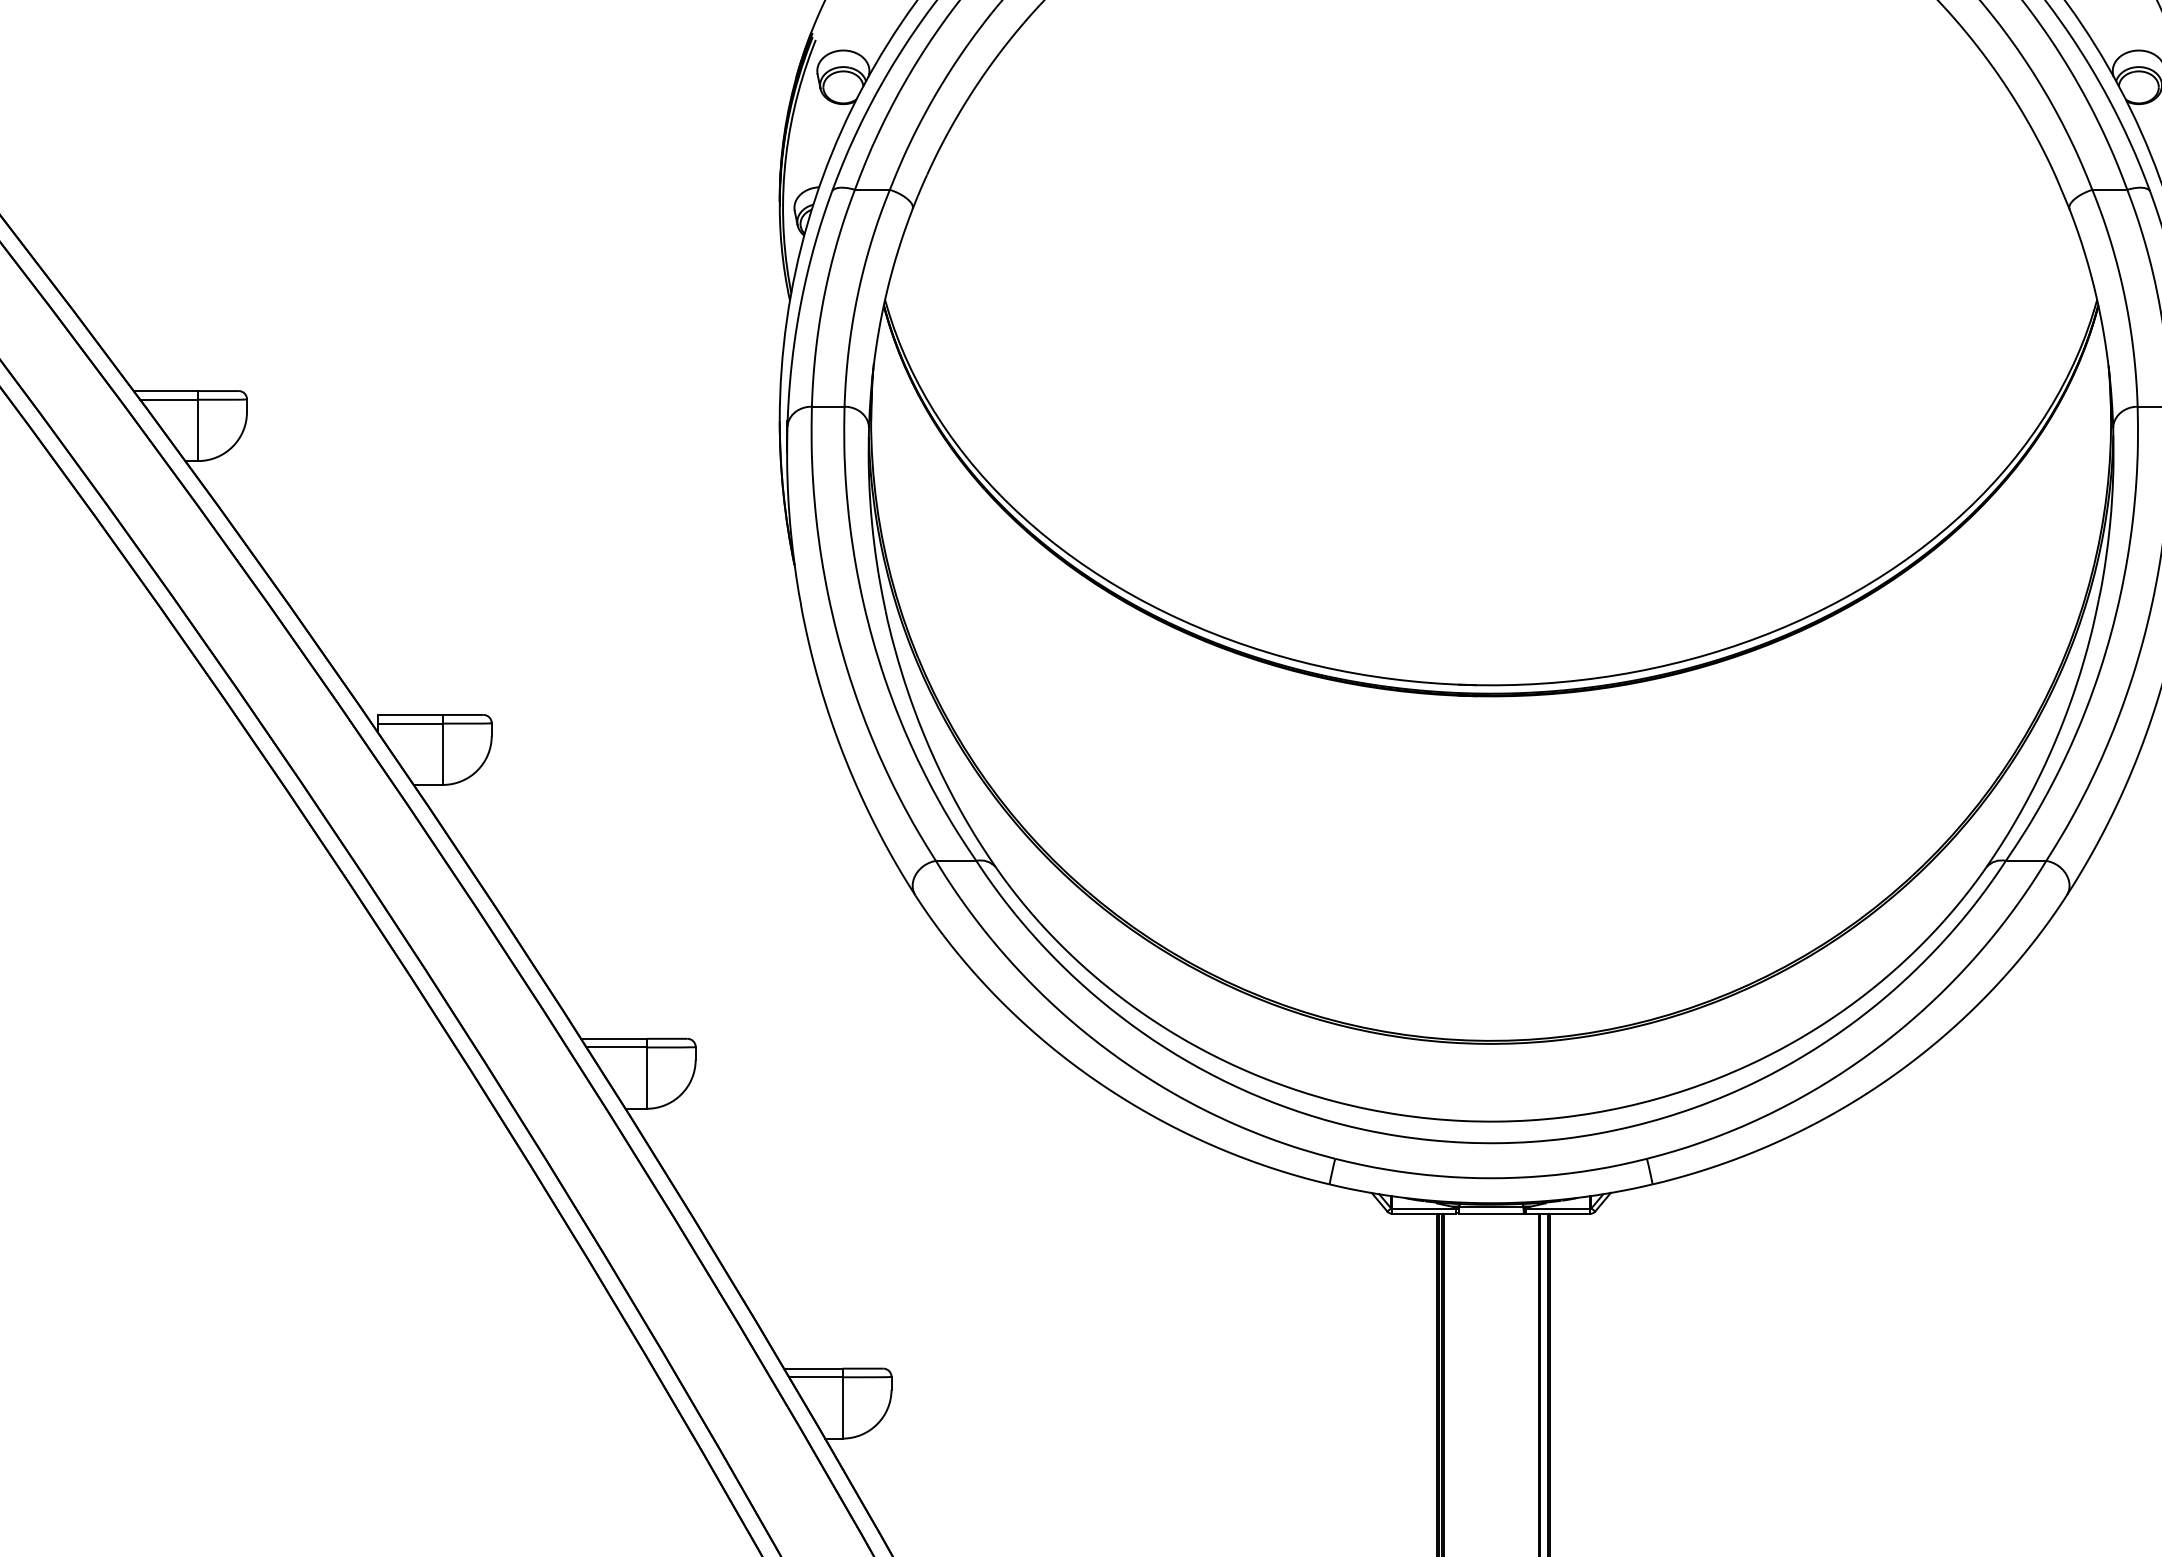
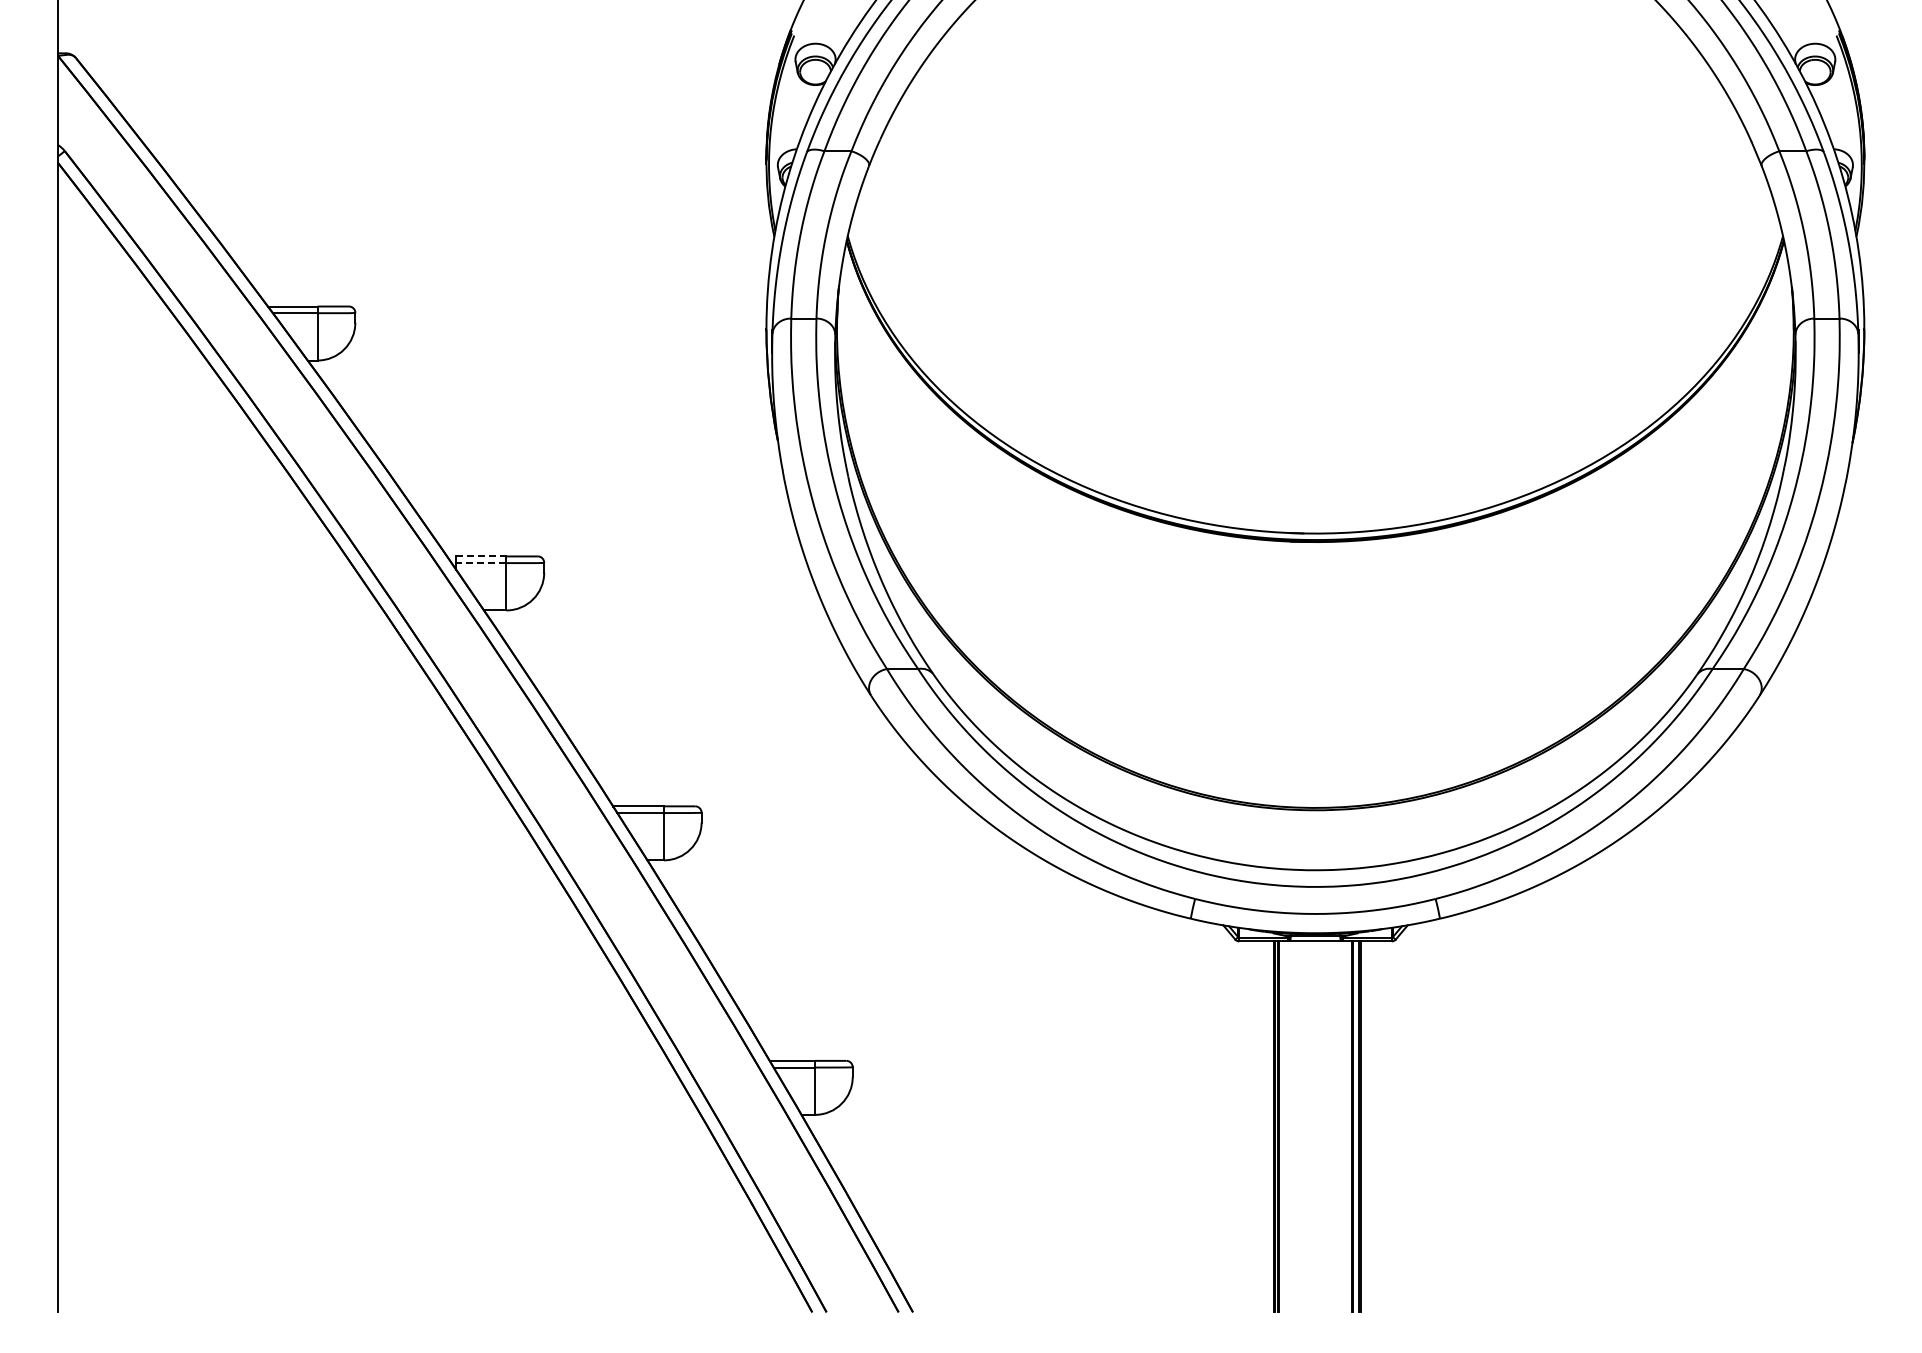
line: (410, 715) -> (481, 556), solid -> dashed
line: (409, 724) -> (480, 563), solid -> dashed

